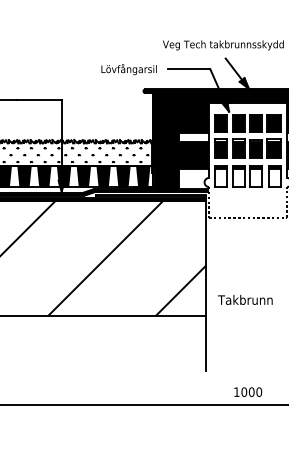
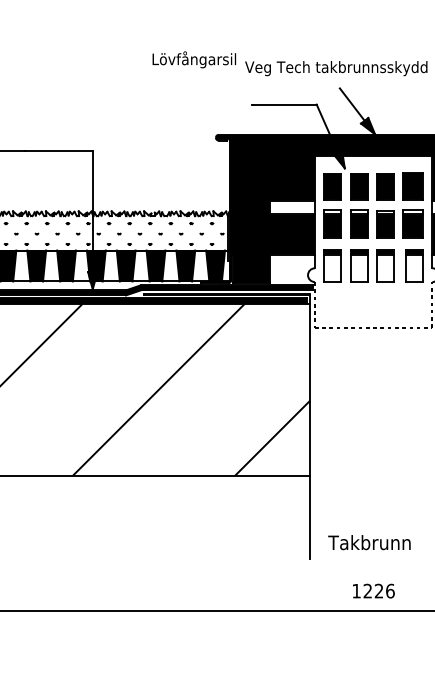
text: (128, 69) -> (193, 59), moved
text: (245, 299) -> (369, 541), moved
text: (251, 392) -> (378, 591), 1000 -> 1226

